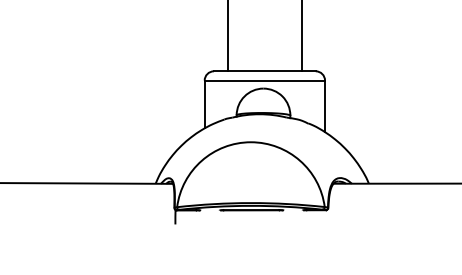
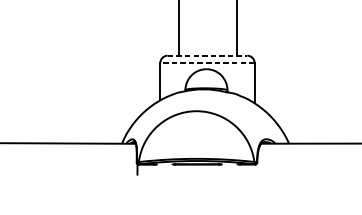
line: (264, 71) -> (207, 55), solid -> dashed
line: (264, 80) -> (207, 62), solid -> dashed

